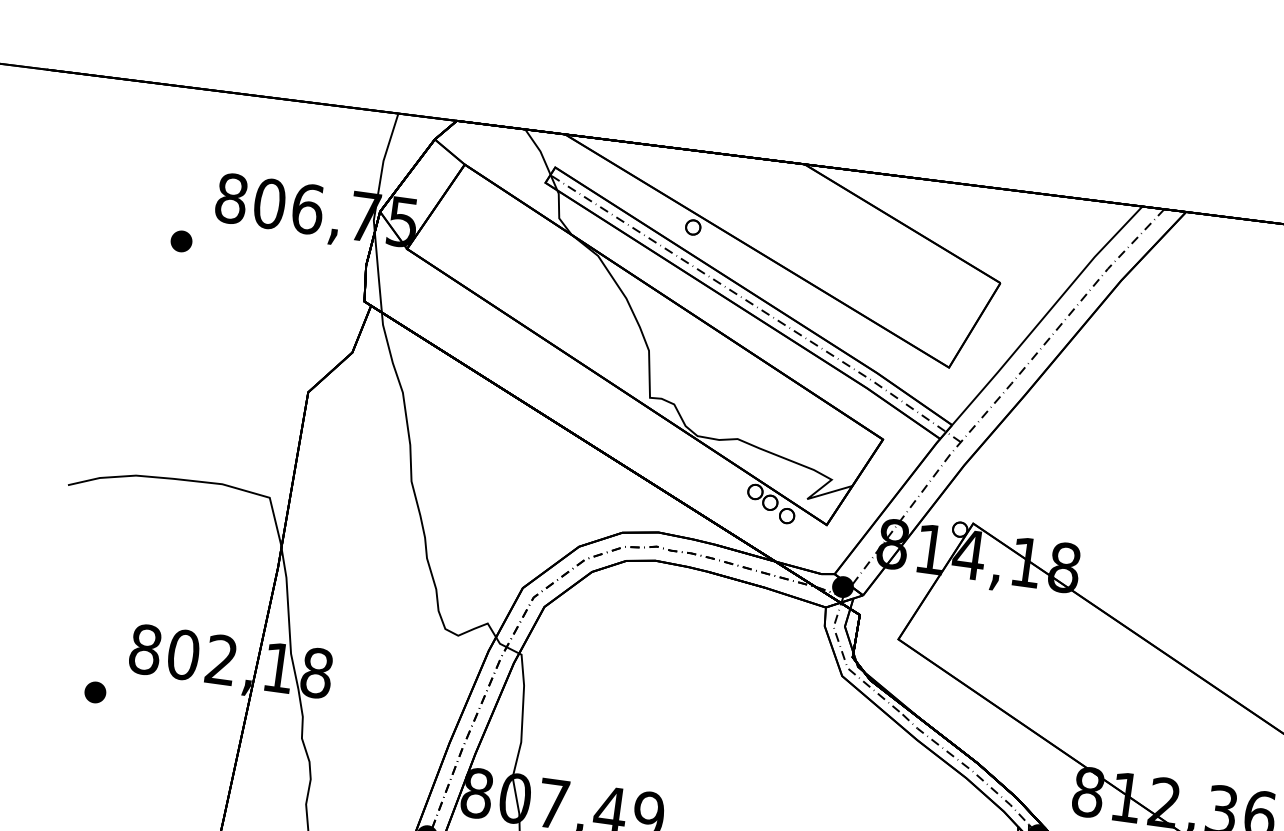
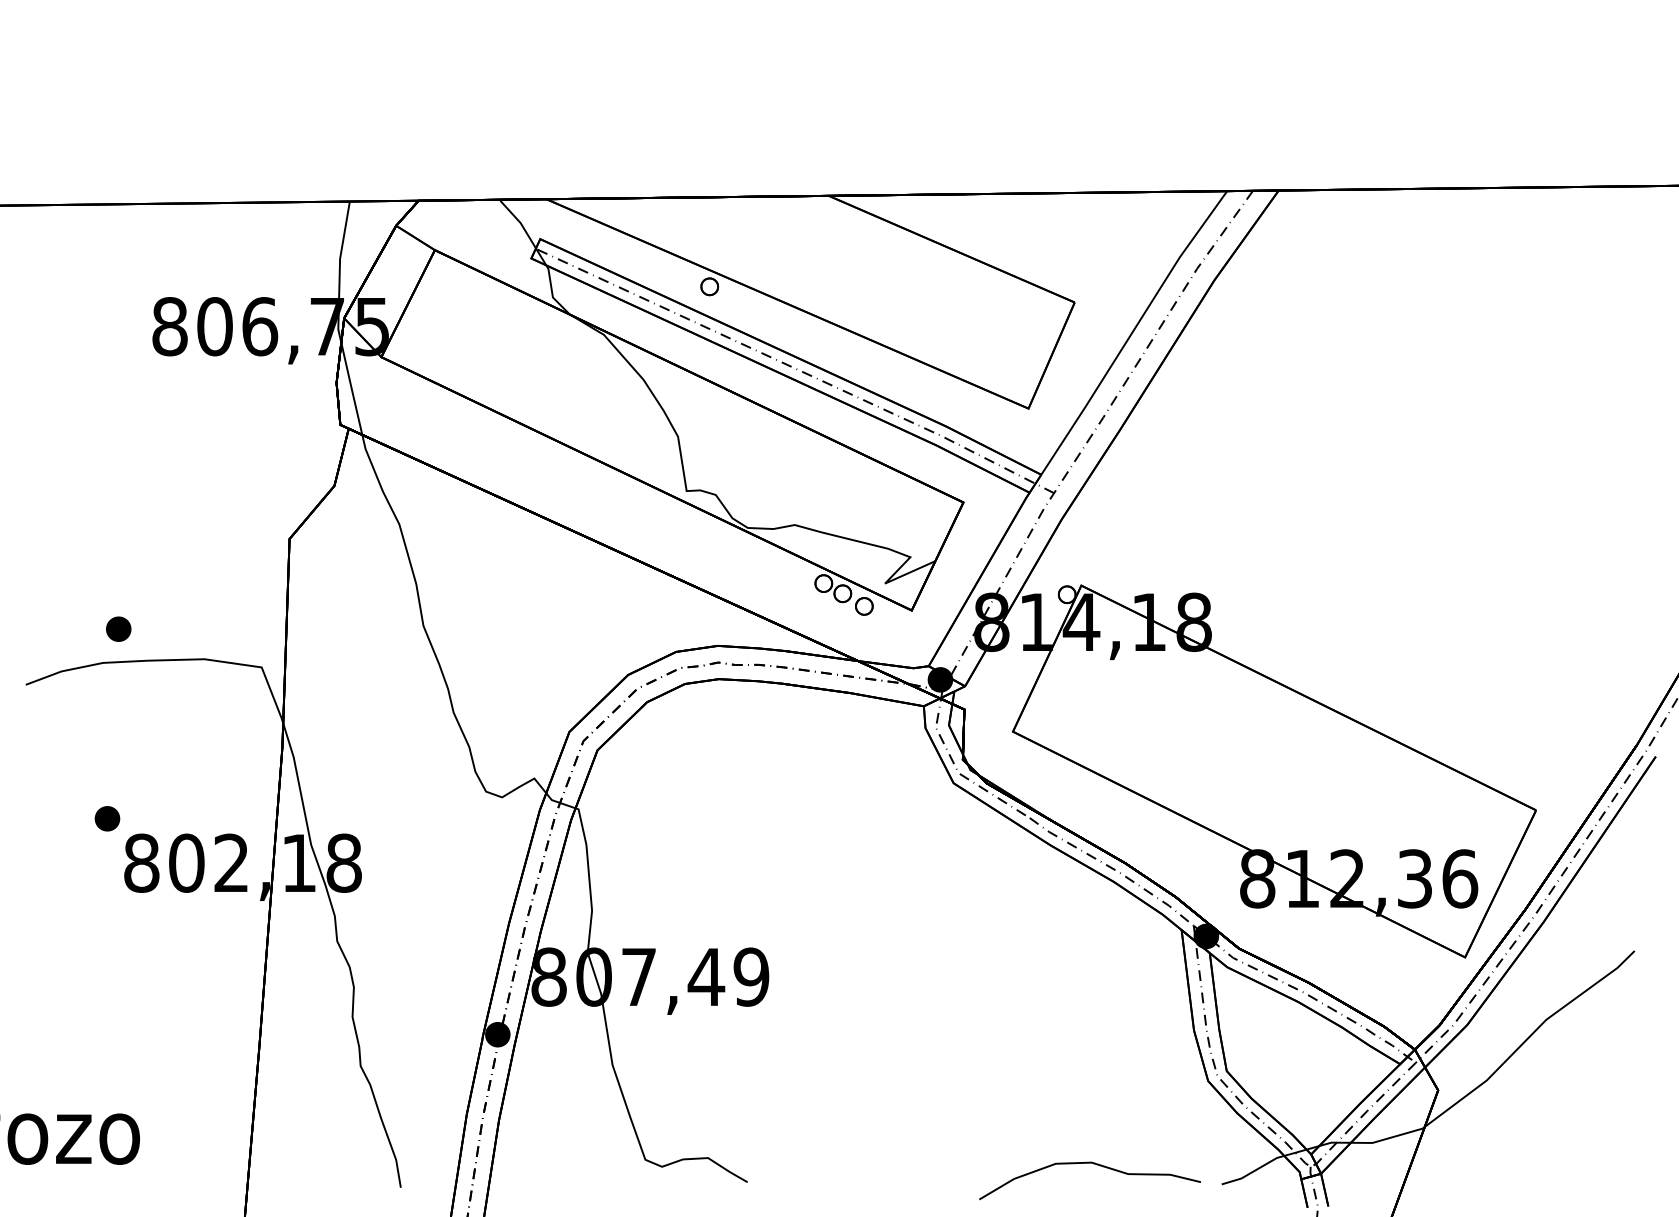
part: (181, 240) -> (118, 628), moved
part: (95, 692) -> (107, 818), moved

